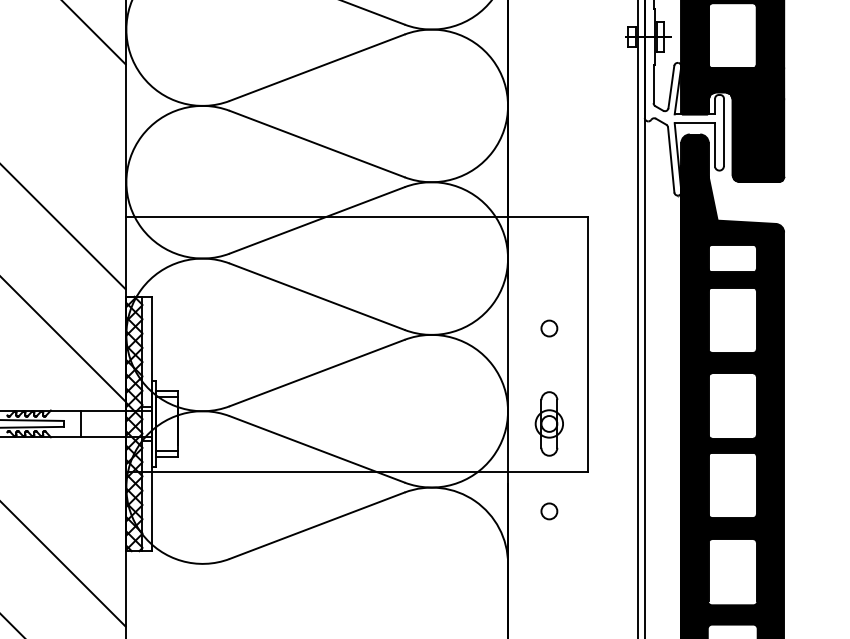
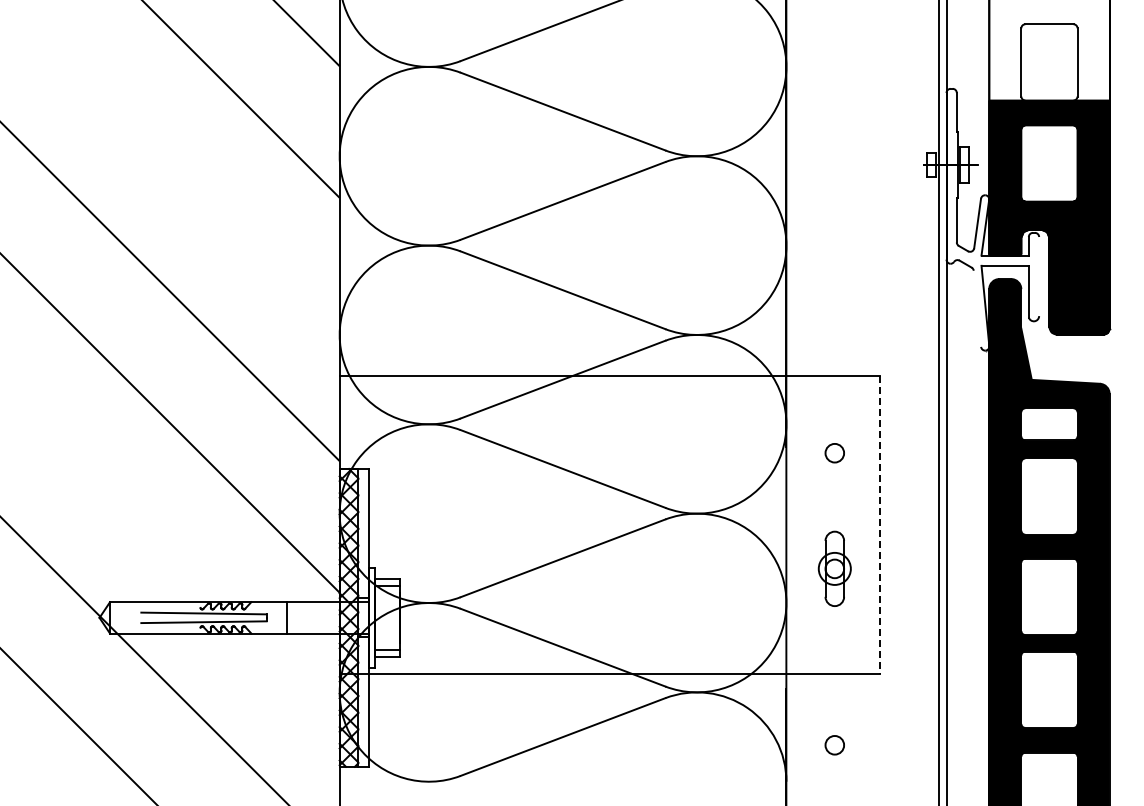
line: (724, 132) -> (1039, 276), removed
line: (671, 159) -> (977, 308), removed
circle: (549, 328) -> (834, 453), moved
line: (587, 344) -> (879, 524), solid -> dashed
part: (549, 423) -> (834, 568), moved
circle: (549, 511) -> (834, 745), moved

